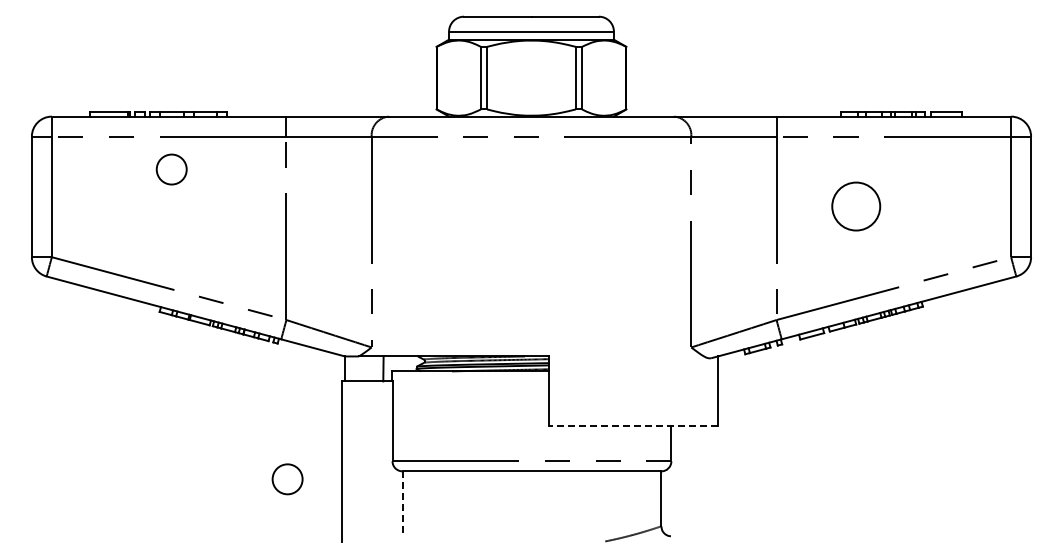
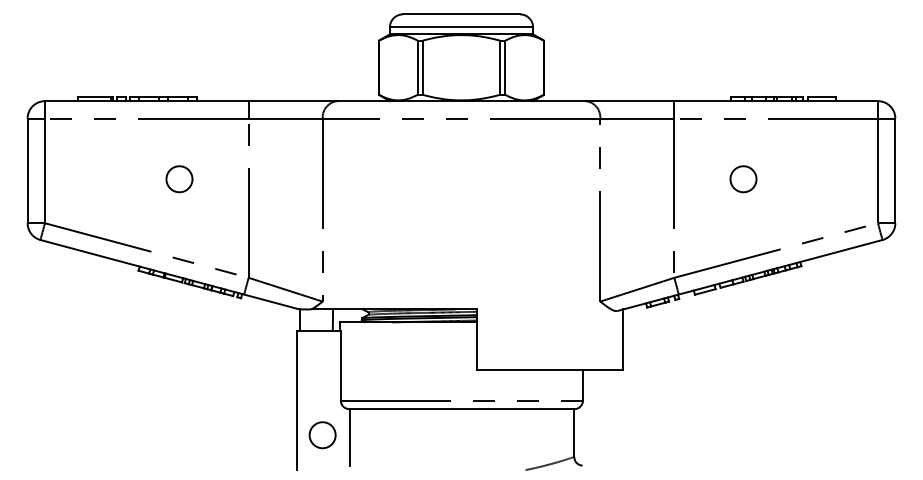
circle: (171, 169) -> (179, 179), moved
circle: (856, 206) -> (743, 179), size x0.62
line: (633, 426) -> (550, 370), dashed -> solid
circle: (287, 479) -> (322, 435), moved
line: (402, 503) -> (349, 437), dashed -> solid

